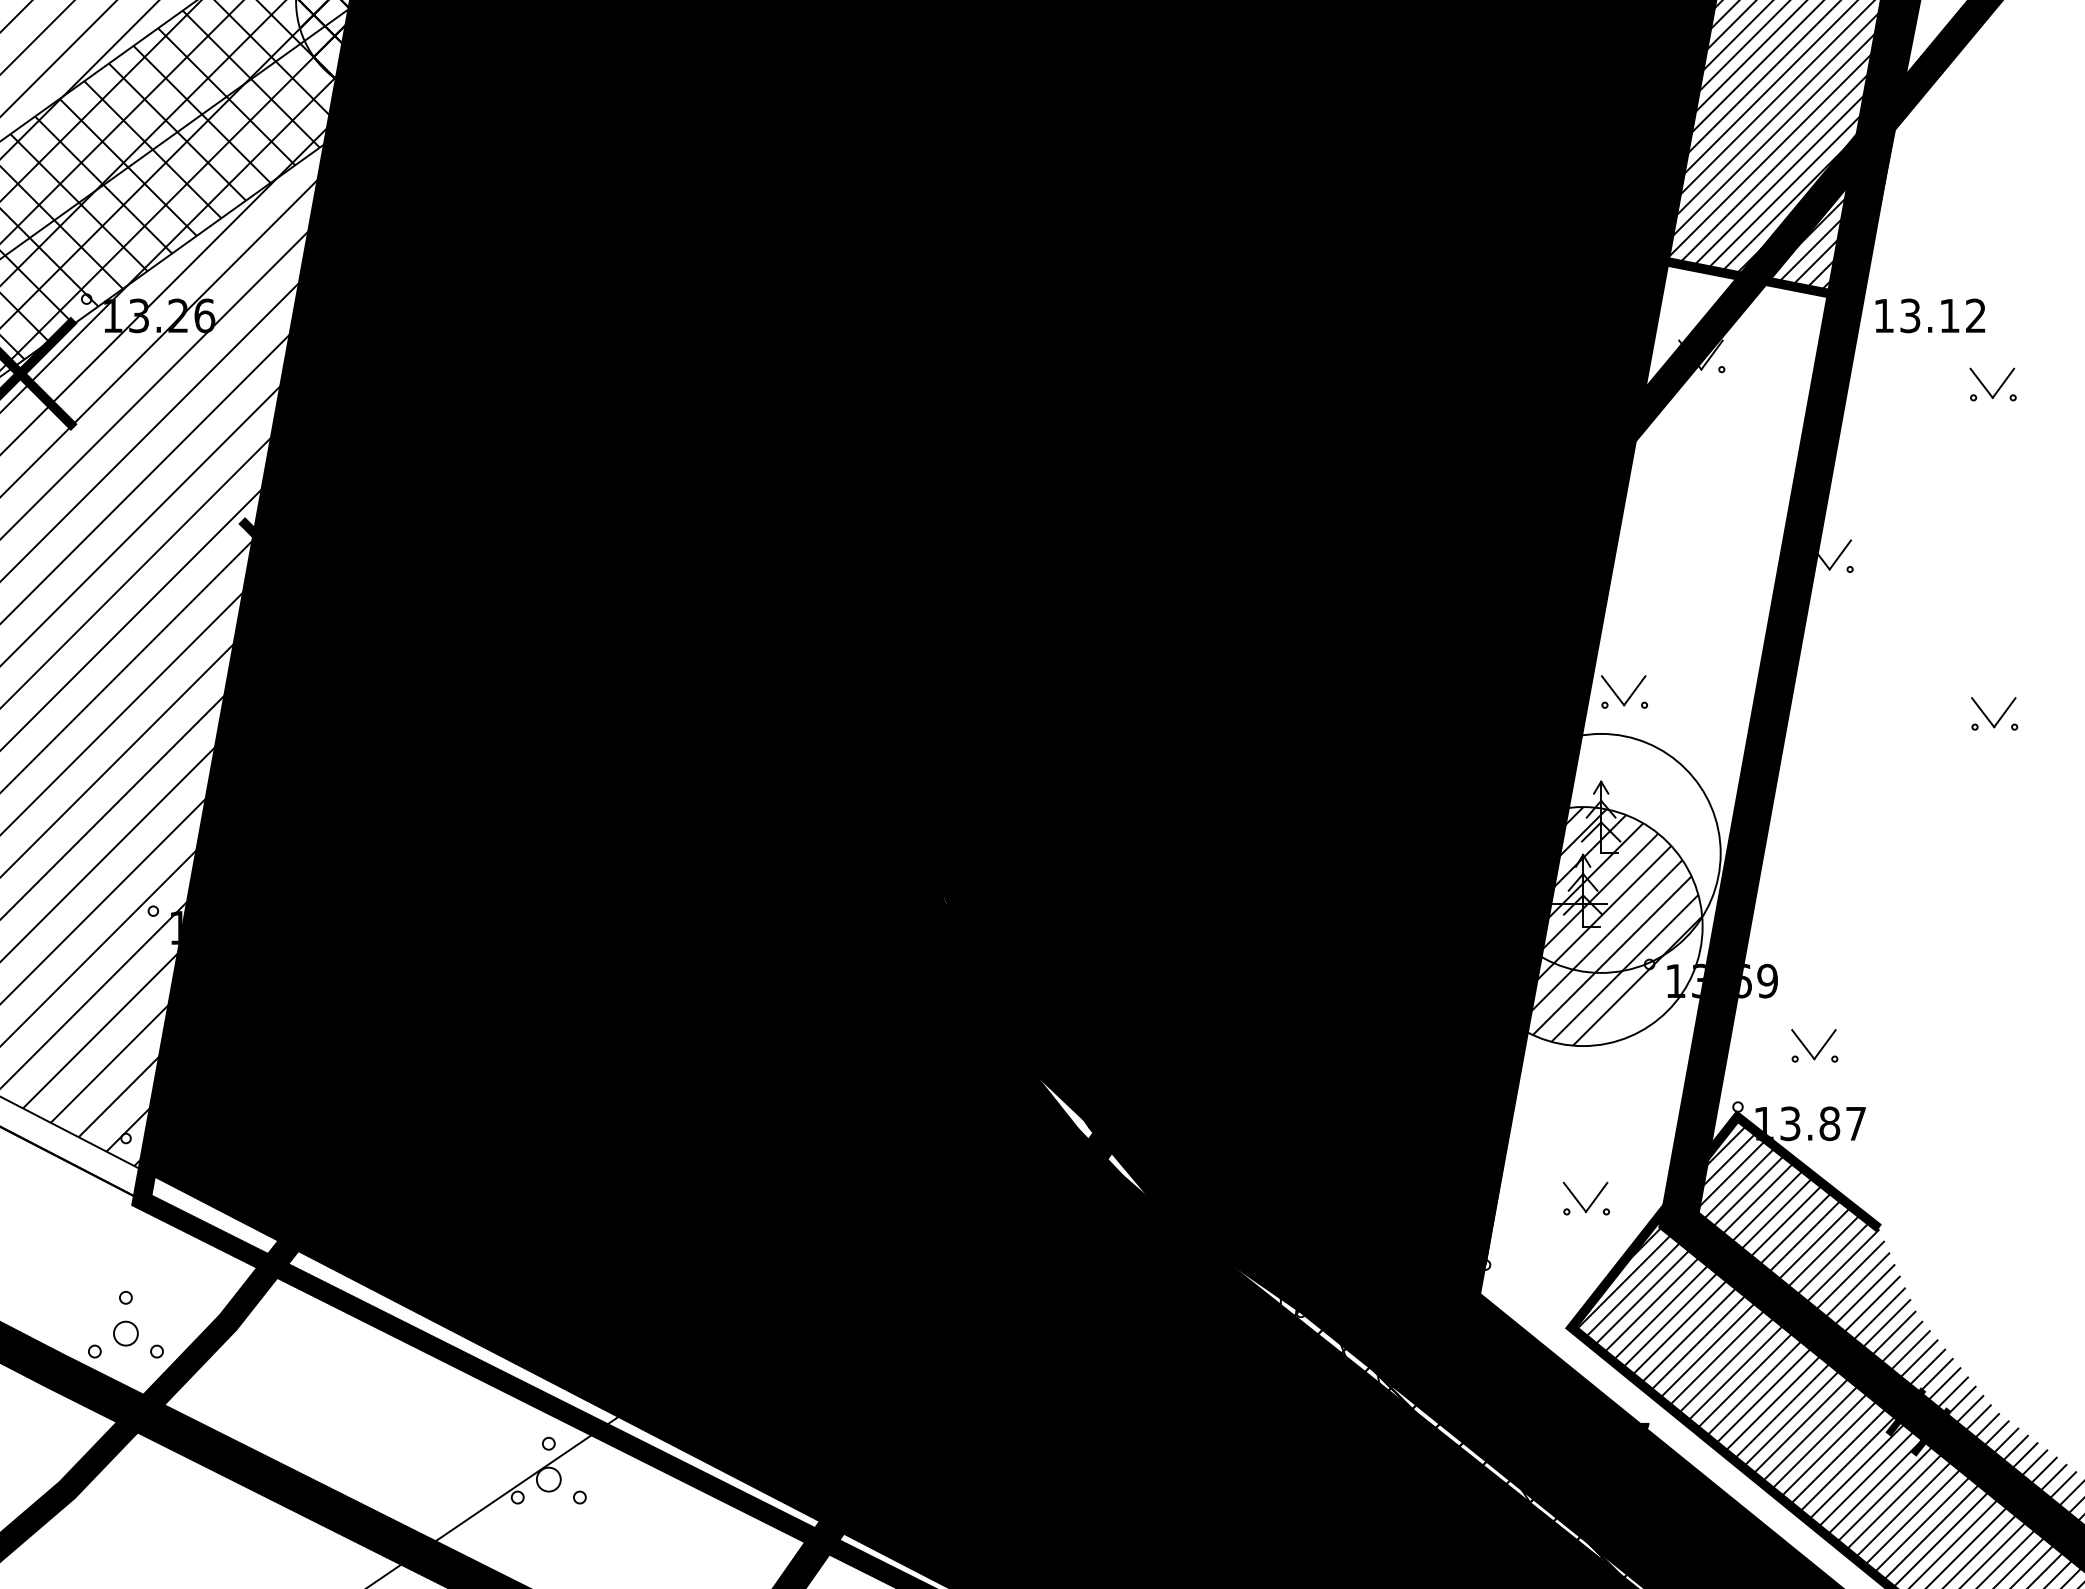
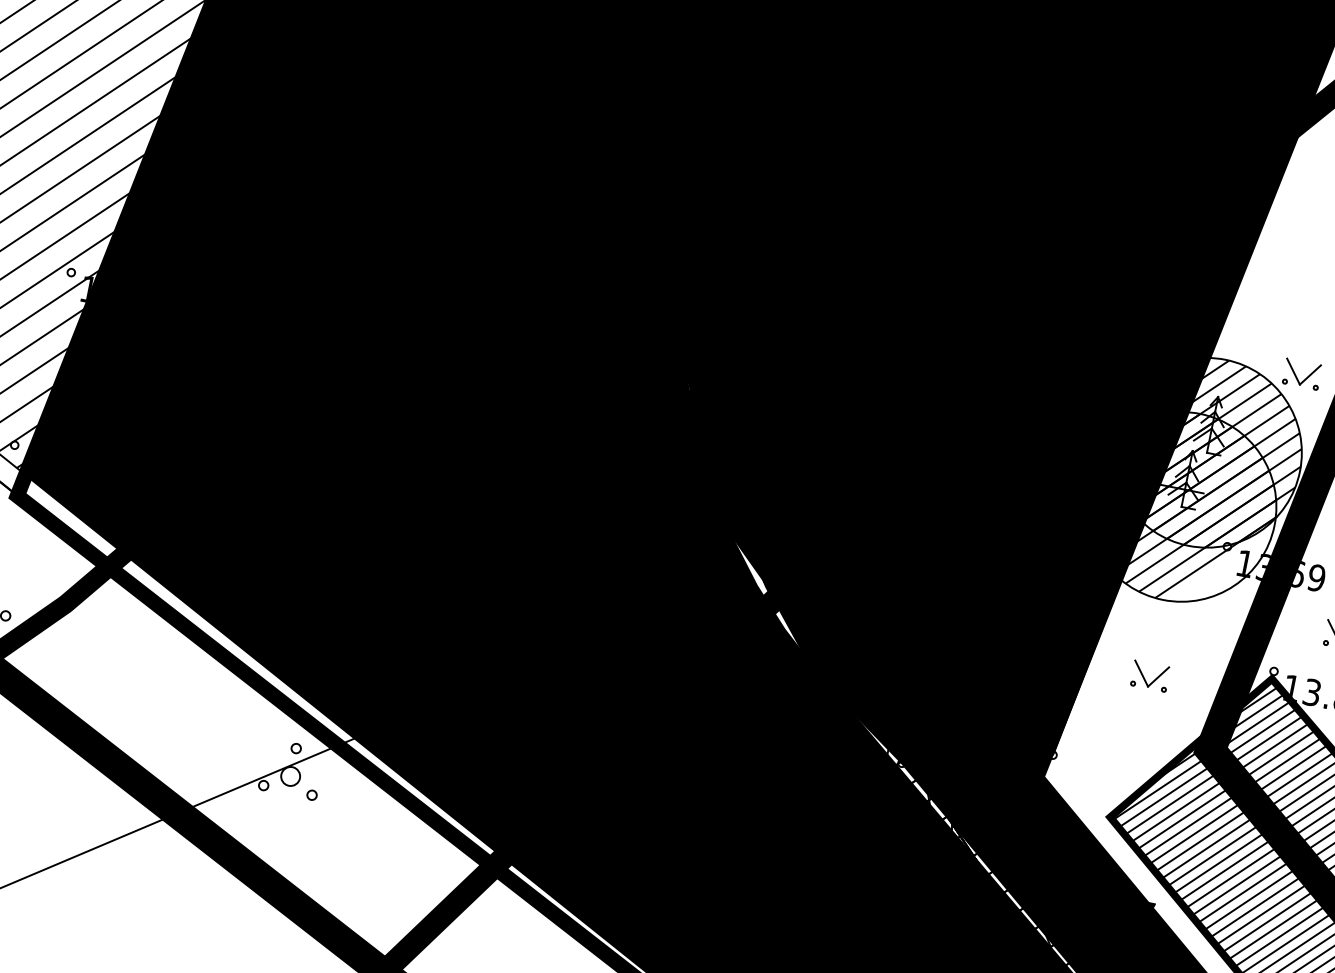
part: (1630, 694) -> (1306, 377), moved
hatch: (1600, 853) -> (1206, 452), added
part: (1580, 1202) -> (1145, 678), moved

